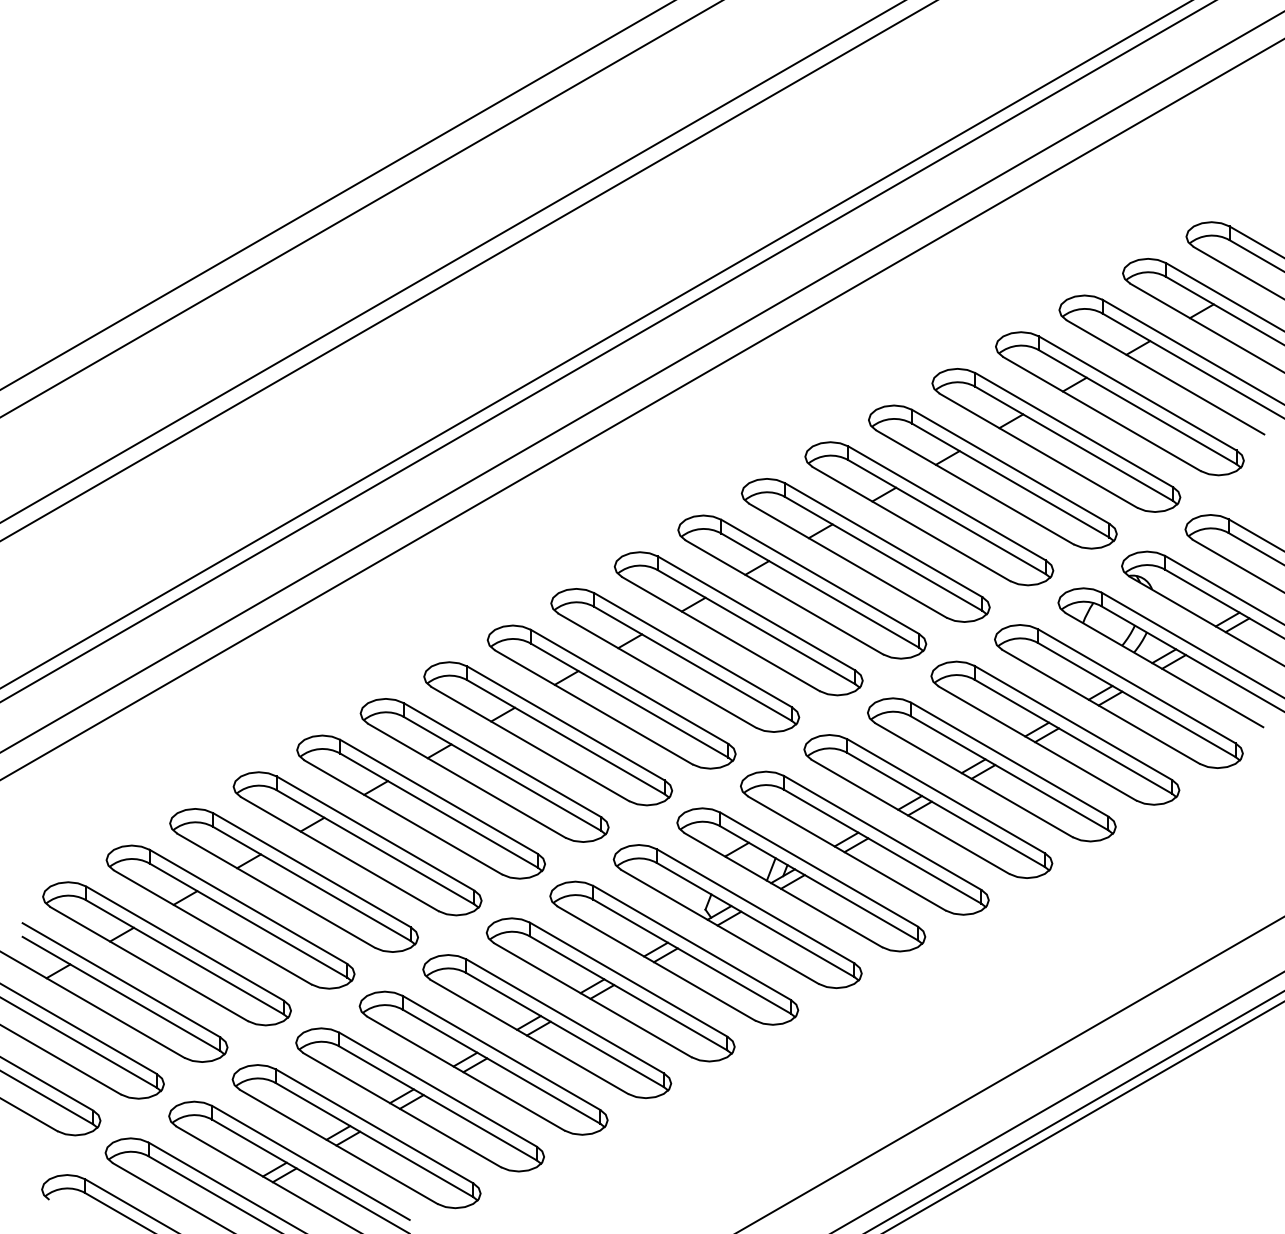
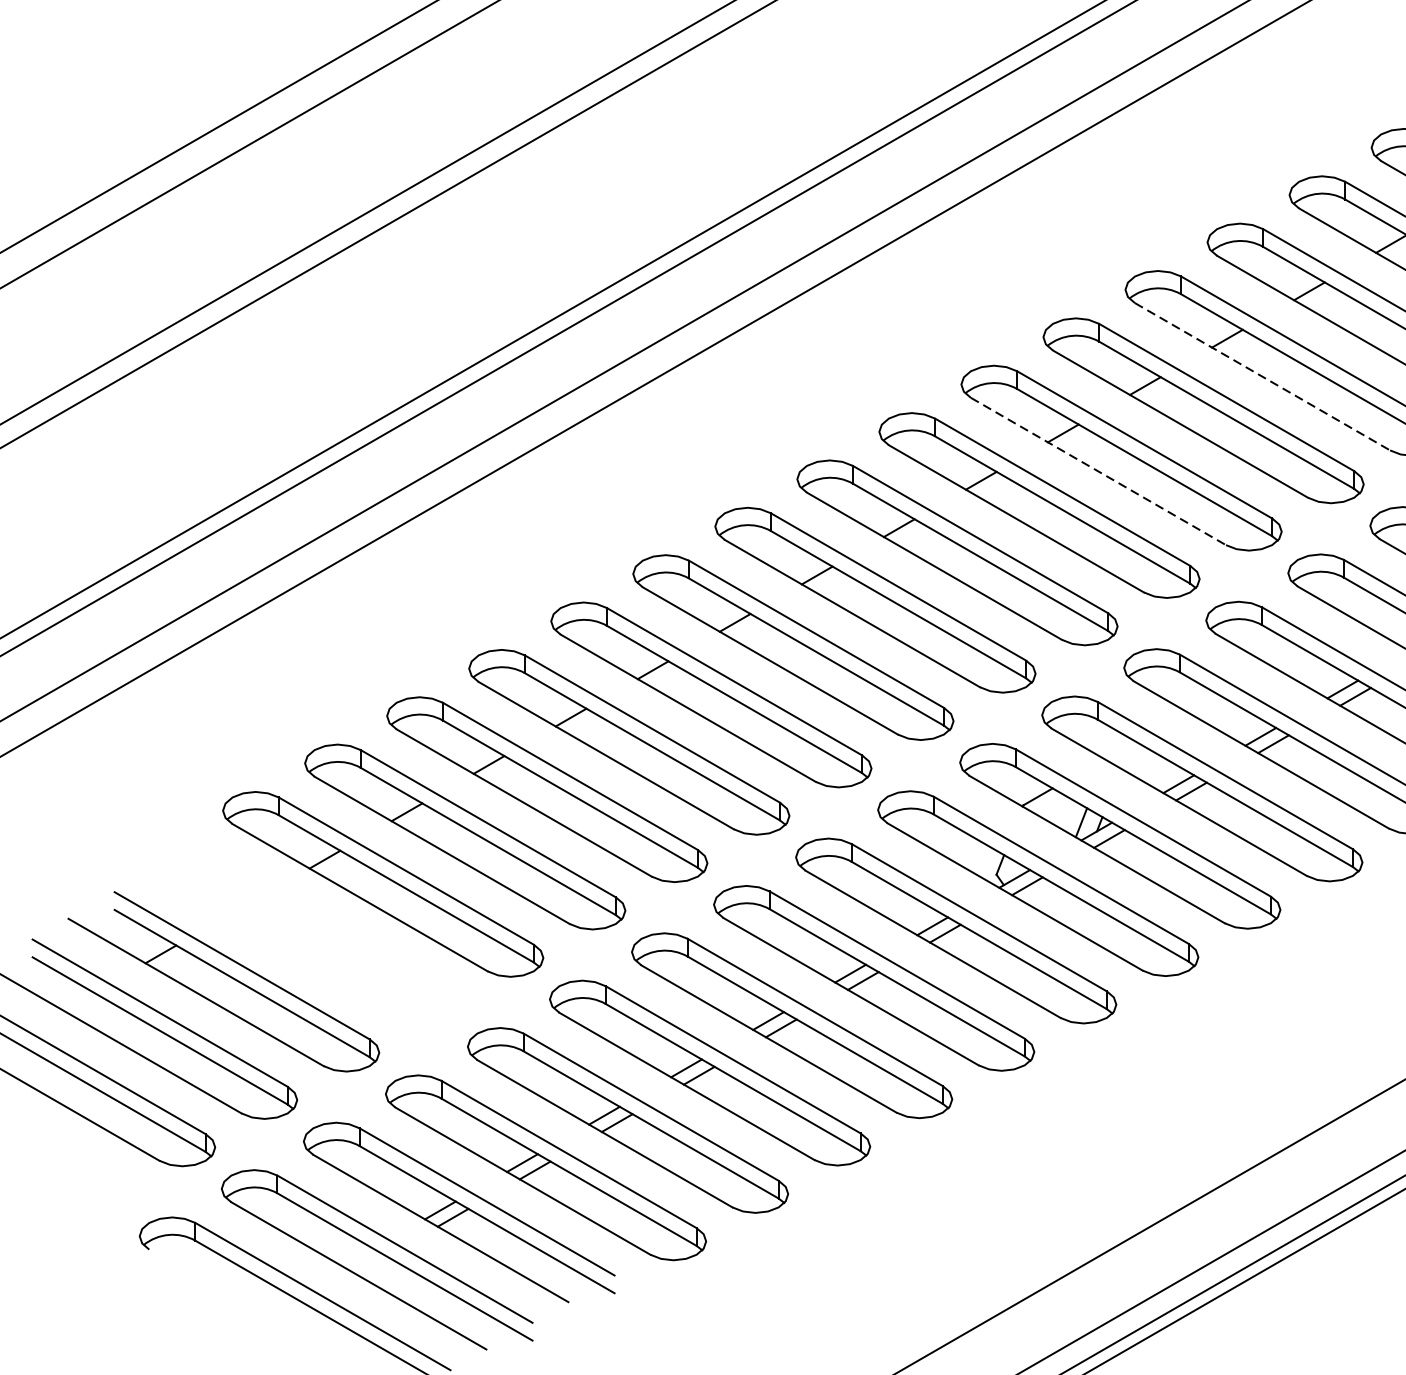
line: (911, 524) -> (1262, 377), solid -> dashed
line: (784, 597) -> (1098, 471), solid -> dashed
part: (166, 953) -> (300, 931), removed

